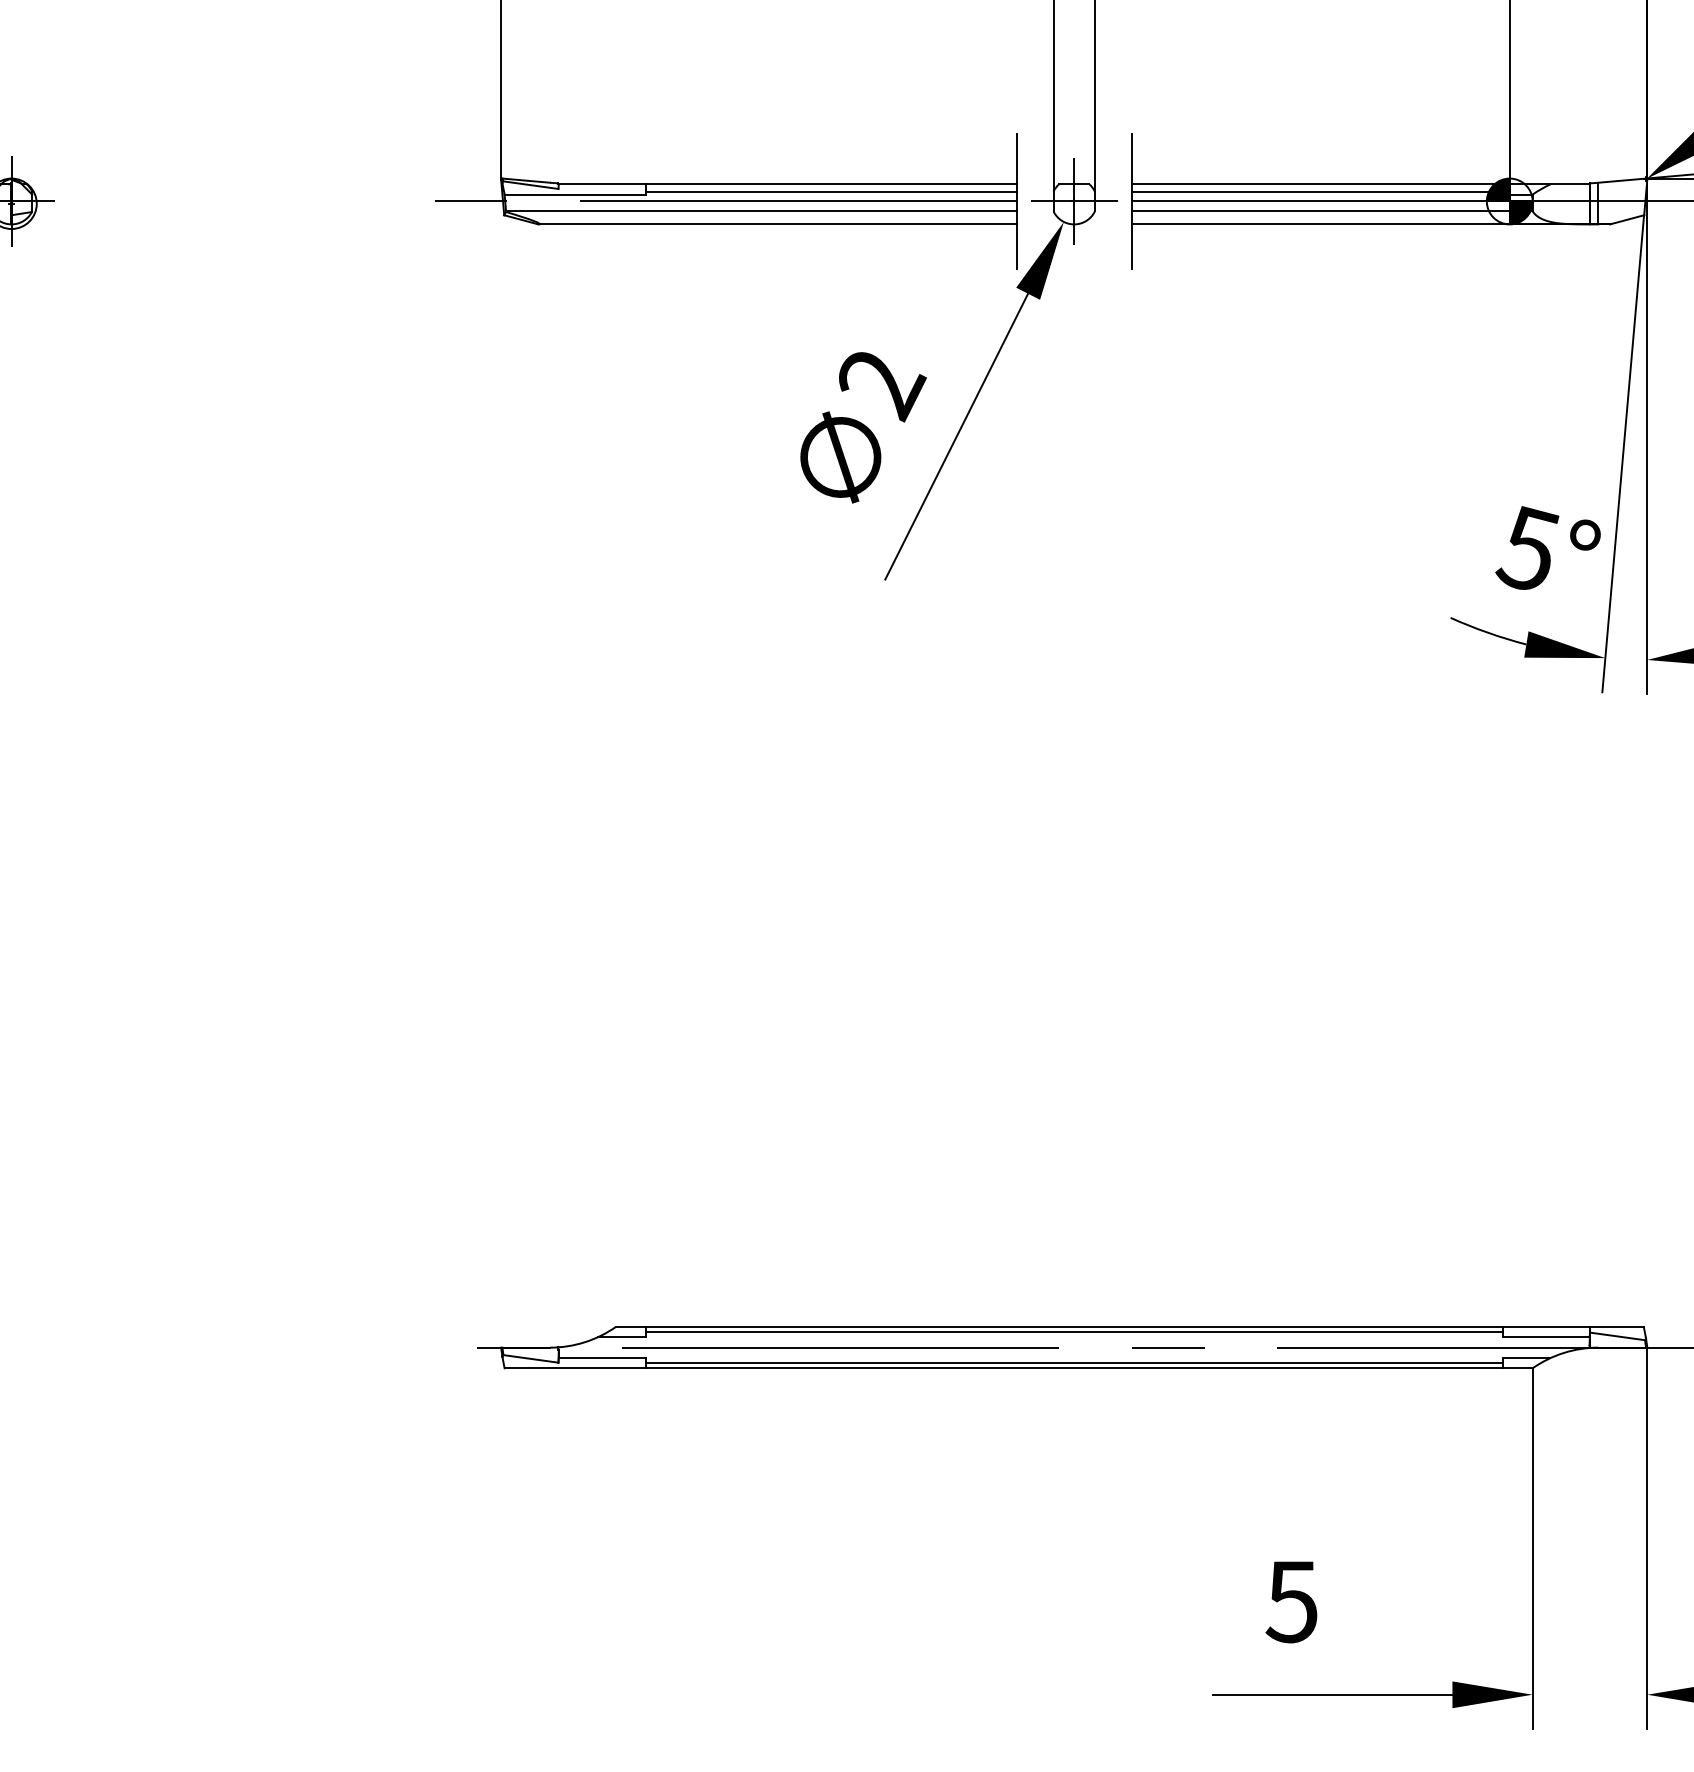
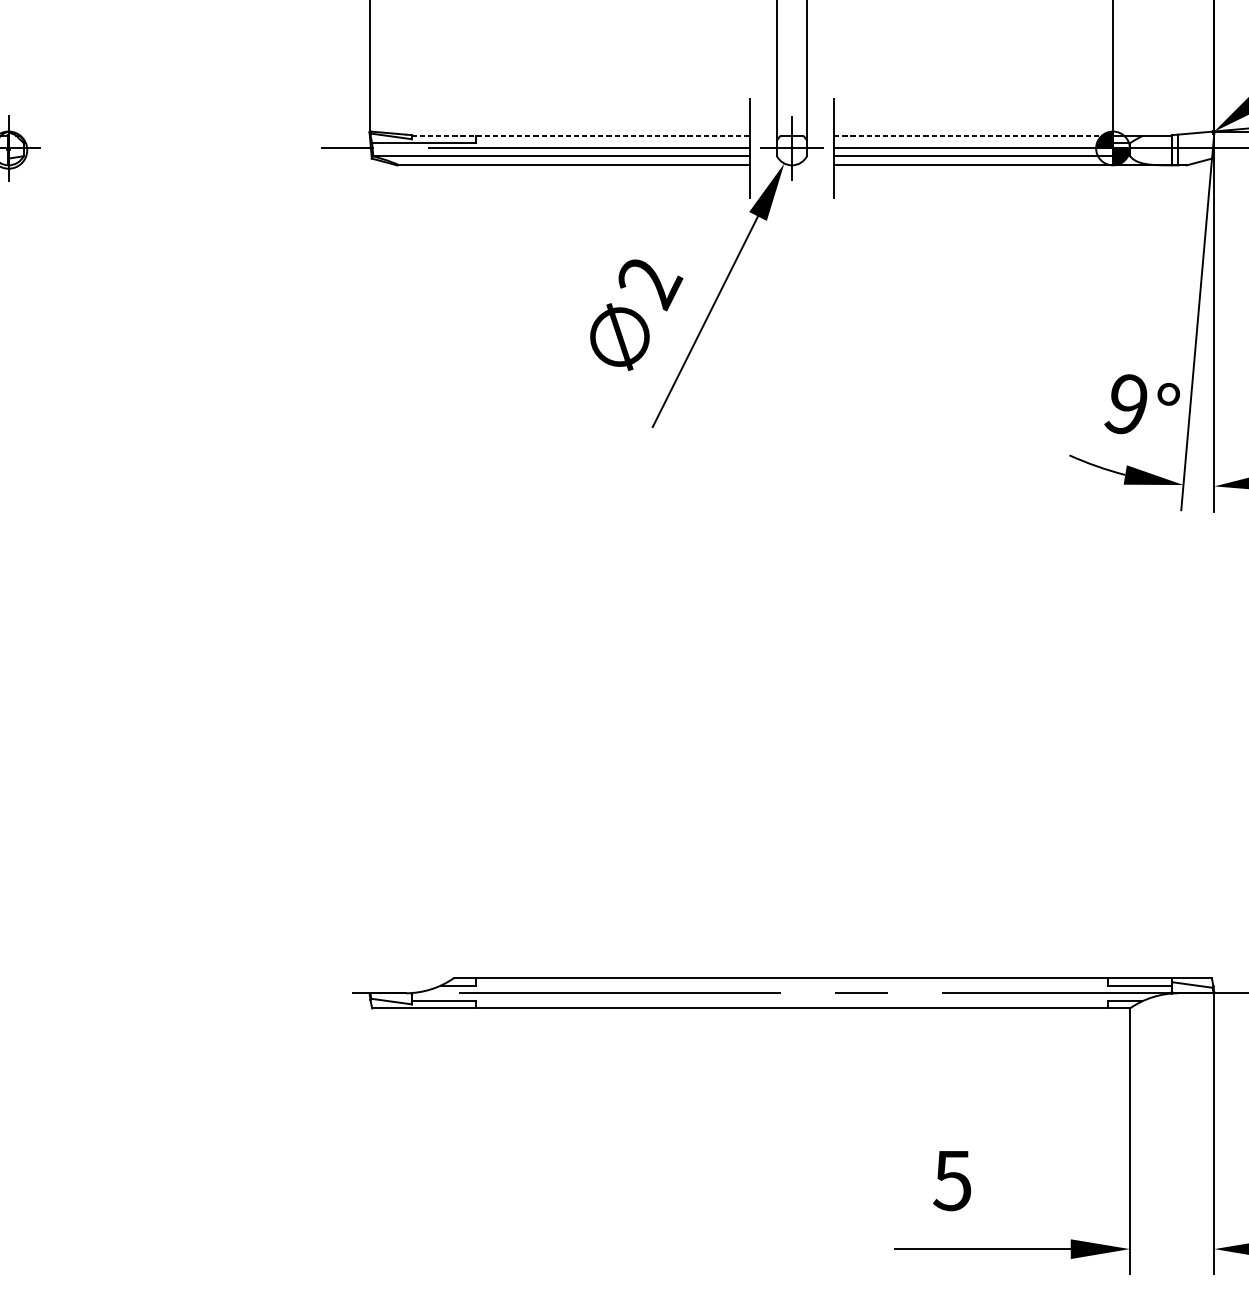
line: (788, 184) -> (581, 135), solid -> dashed
line: (1321, 184) -> (974, 135), solid -> dashed
line: (830, 191) -> (612, 141), removed
line: (1316, 191) -> (970, 141), removed
text: (1527, 547) -> (1126, 403), 5° -> 9°
line: (1073, 1332) -> (791, 982), removed
line: (1073, 1362) -> (791, 1004), removed

